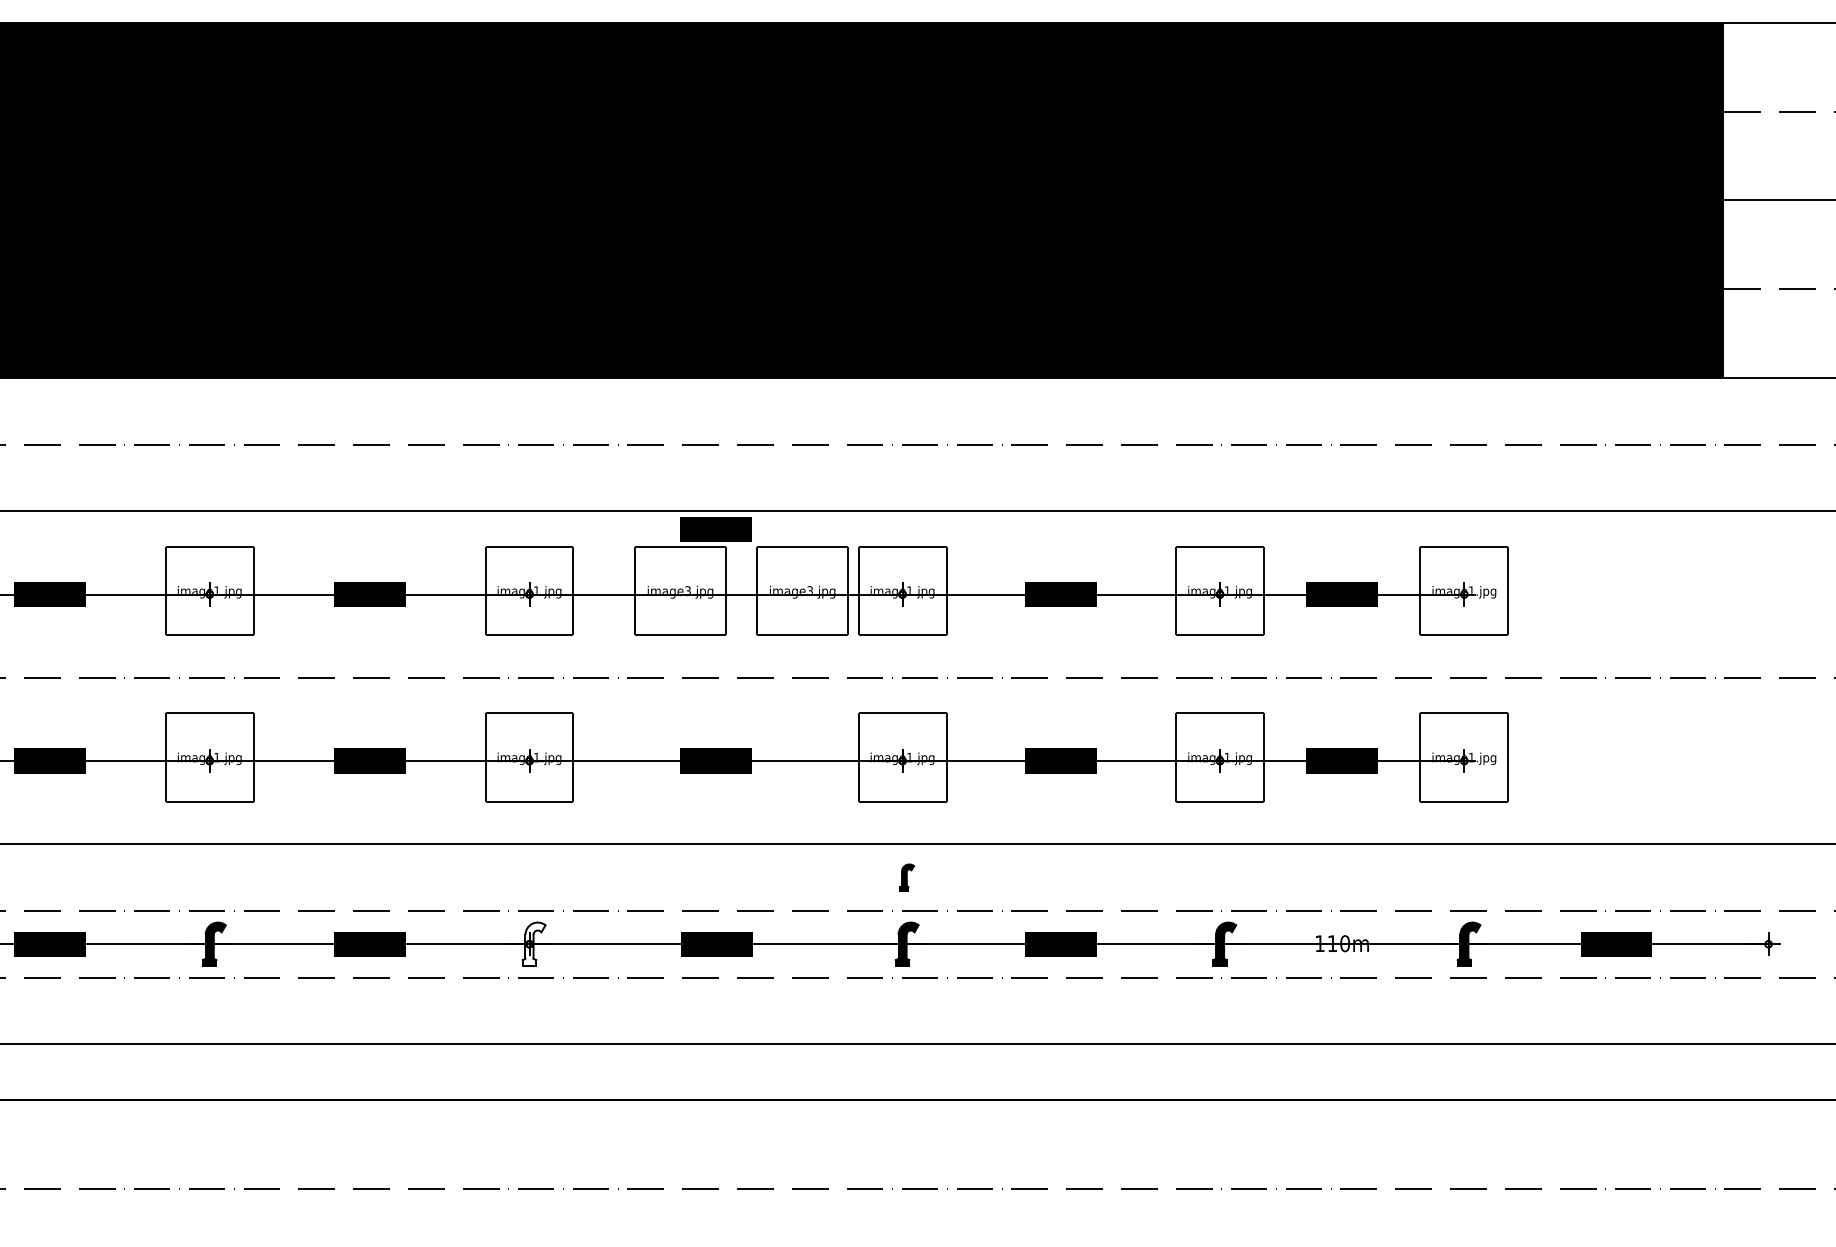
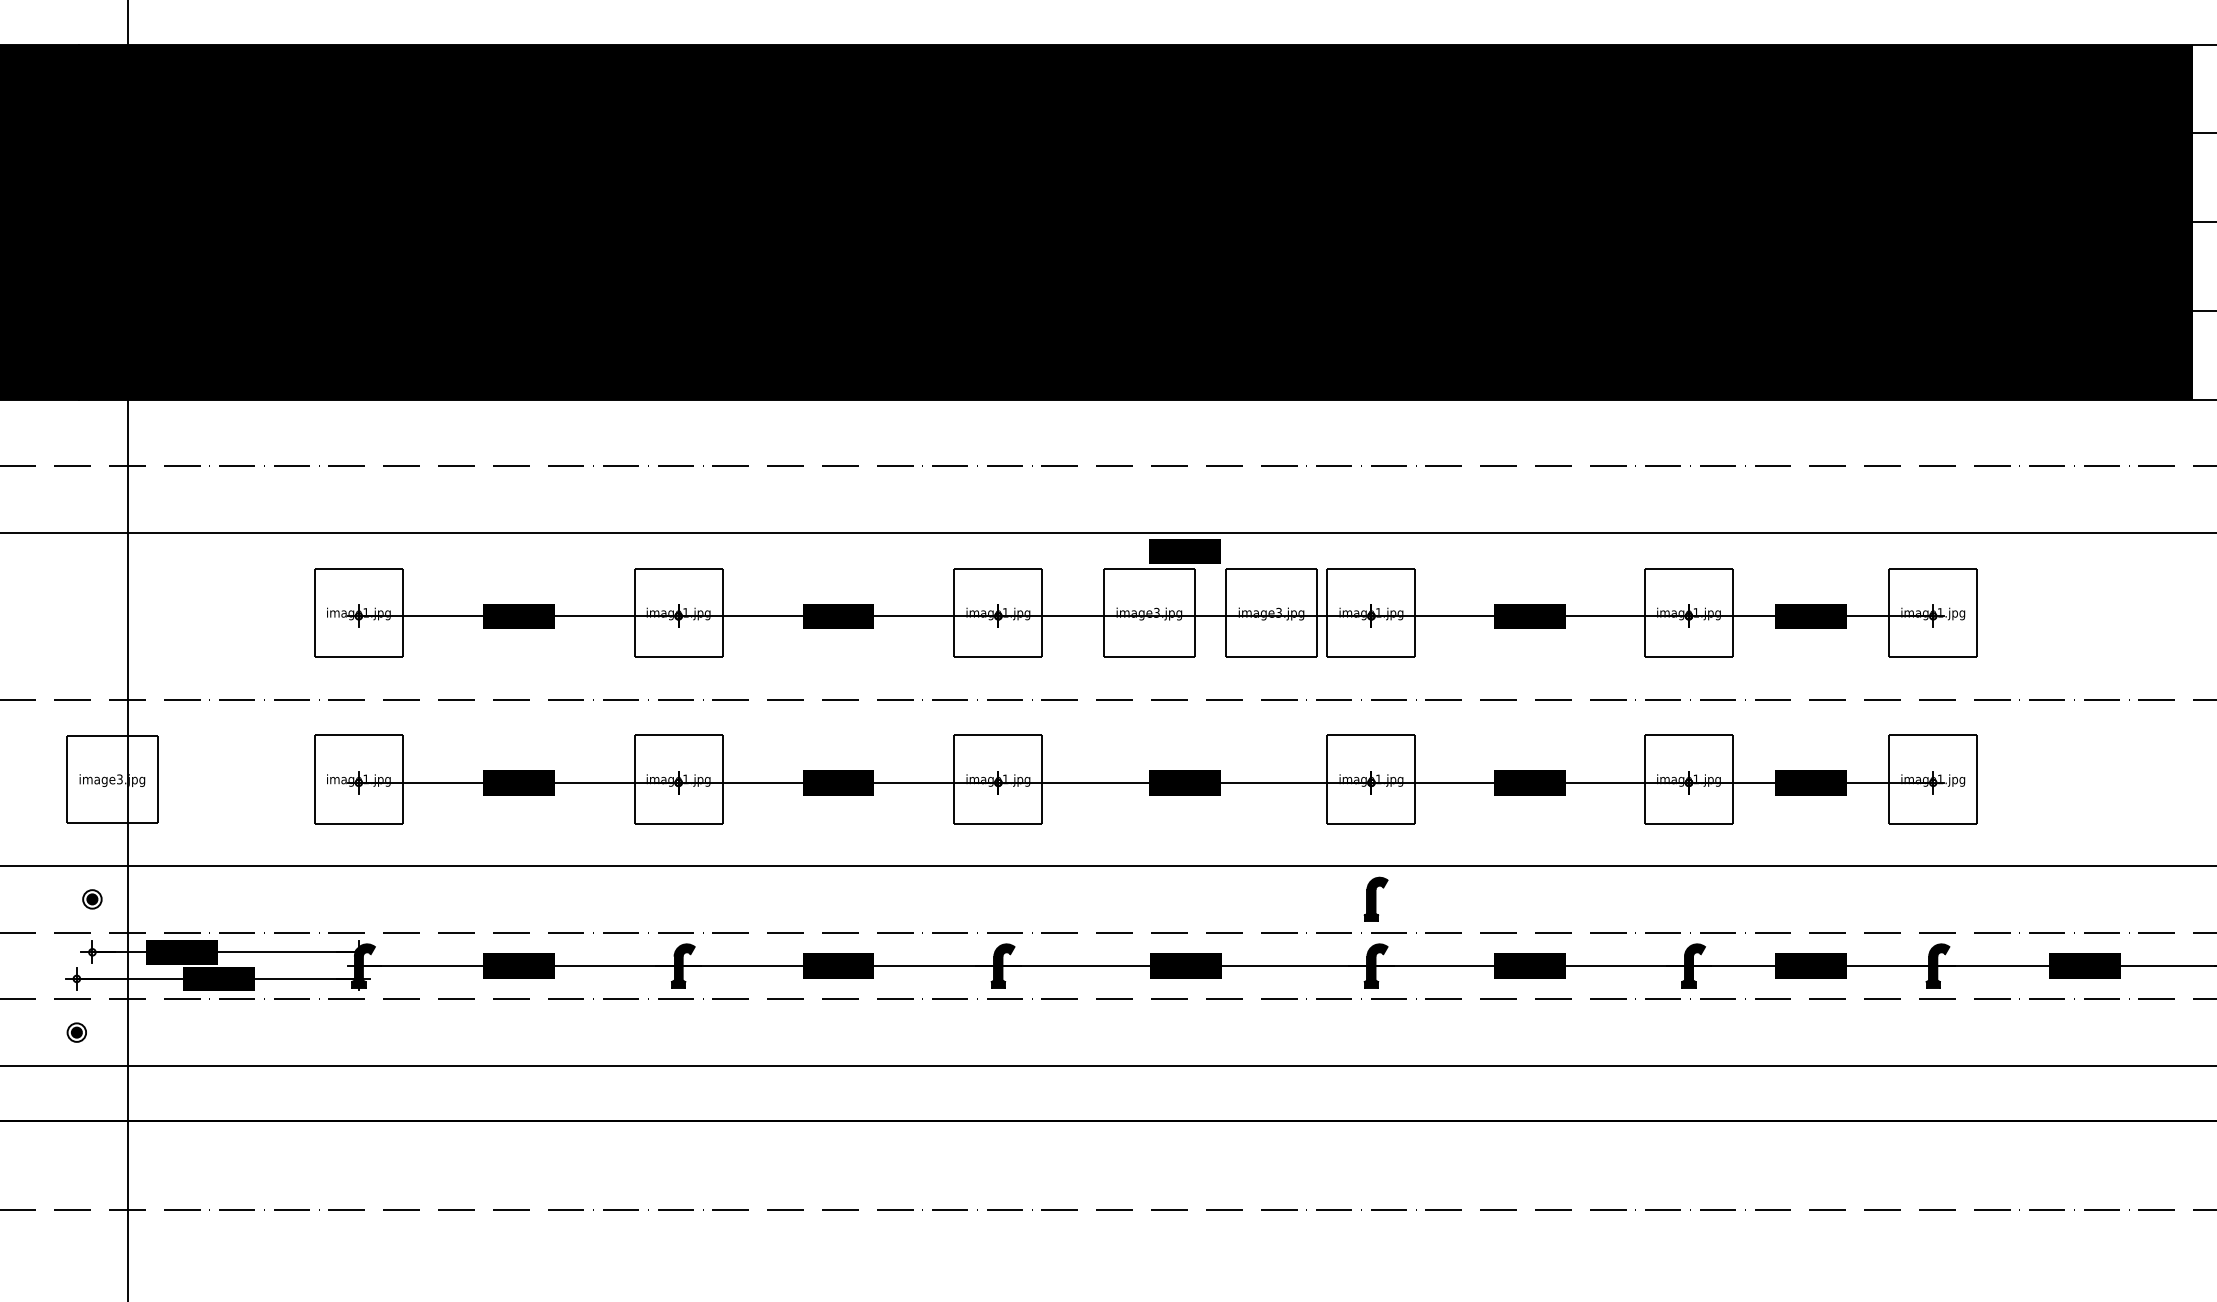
part: (906, 876) -> (1375, 898), size x1.67
fill: (533, 943) -> (1002, 965), added
fill: (1342, 943) -> (1811, 965), added

